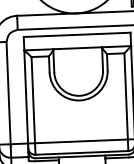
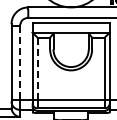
line: (8, 93) -> (19, 63), solid -> dashed
line: (33, 99) -> (37, 68), solid -> dashed

